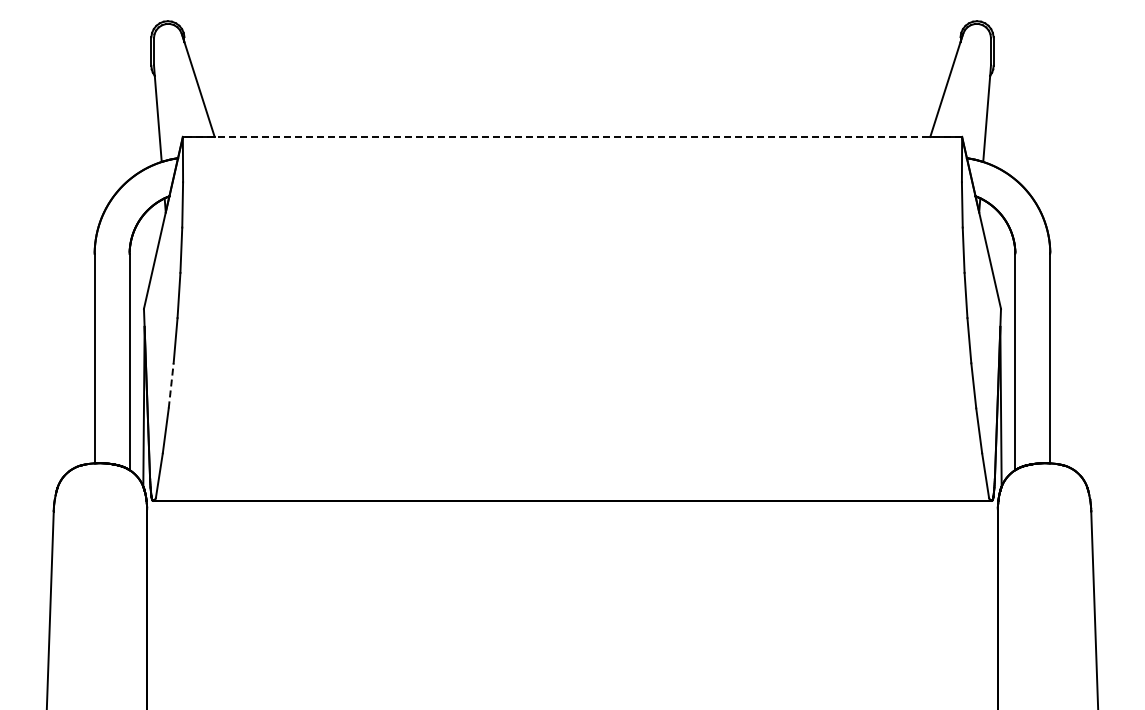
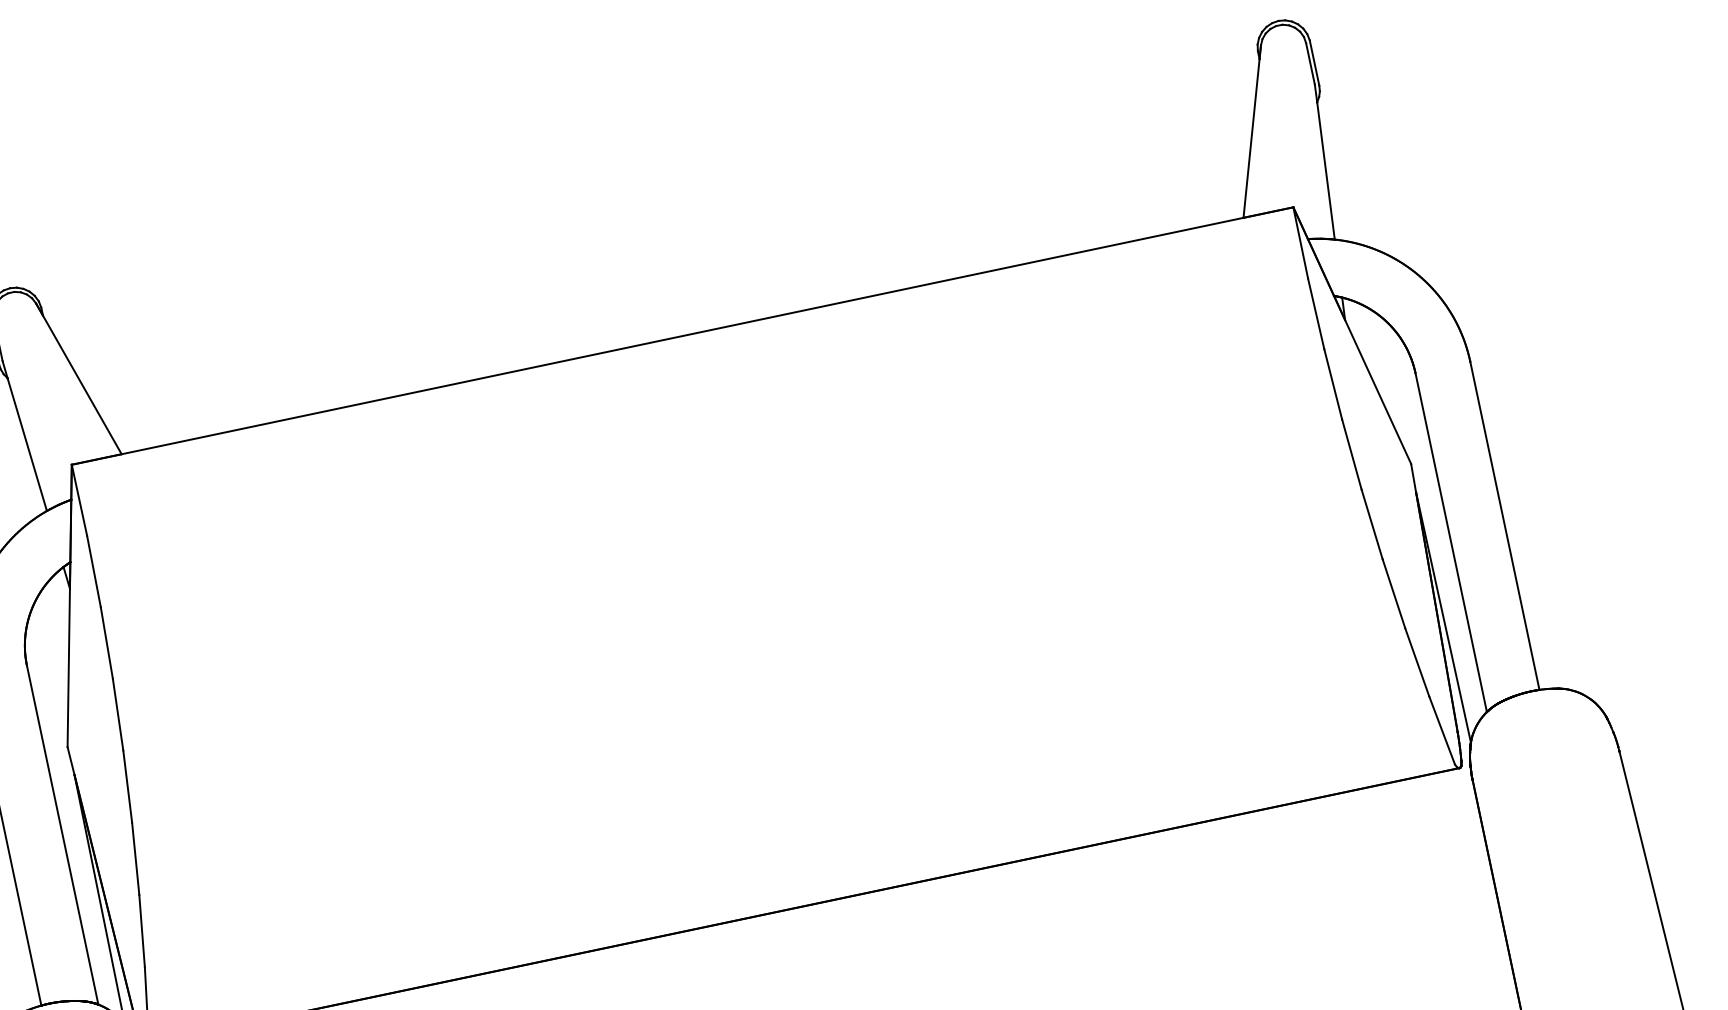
line: (572, 136) -> (682, 335), dashed -> solid
line: (171, 385) -> (136, 858), dashed -> solid

